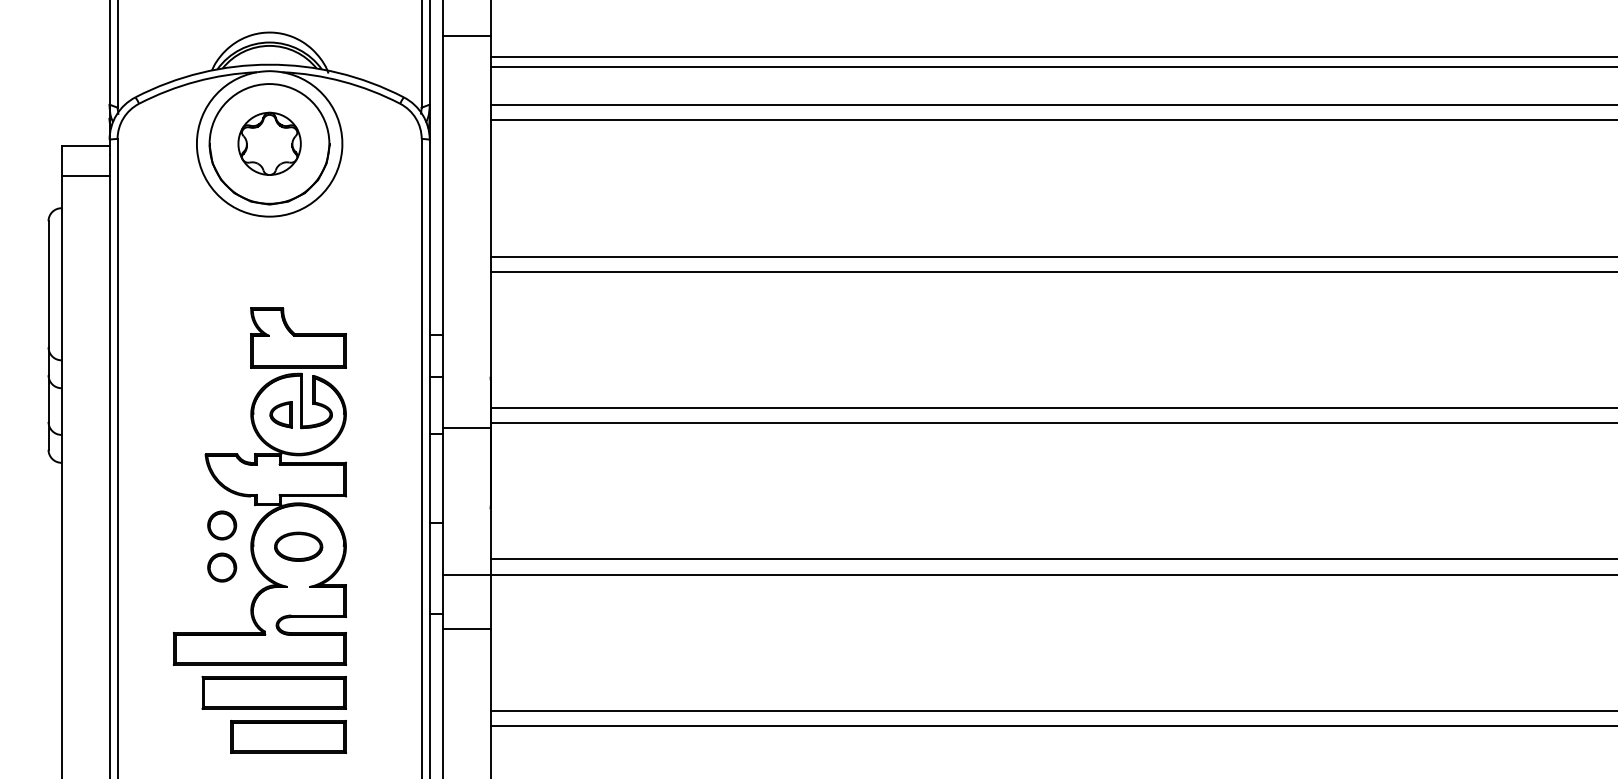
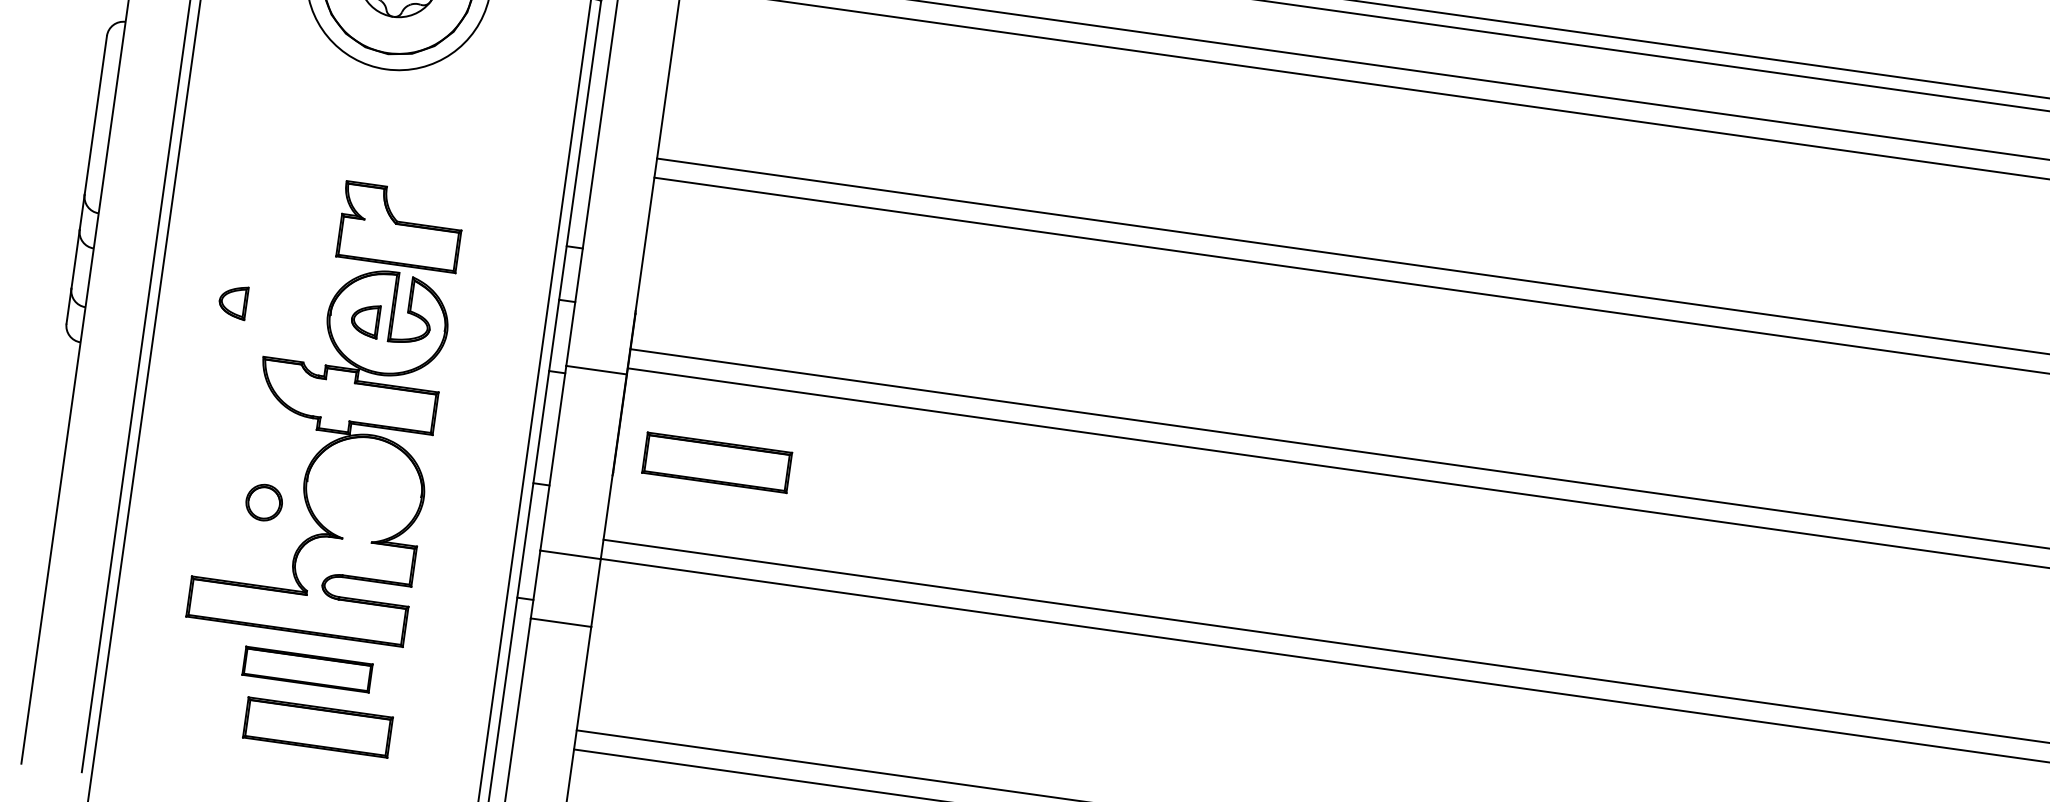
part: (175, 414) -> (232, 301), added
part: (570, 486) -> (717, 462), added
part: (222, 525) -> (272, 449), removed
part: (298, 546) -> (364, 489), removed
part: (273, 692) -> (306, 668), size x0.7

